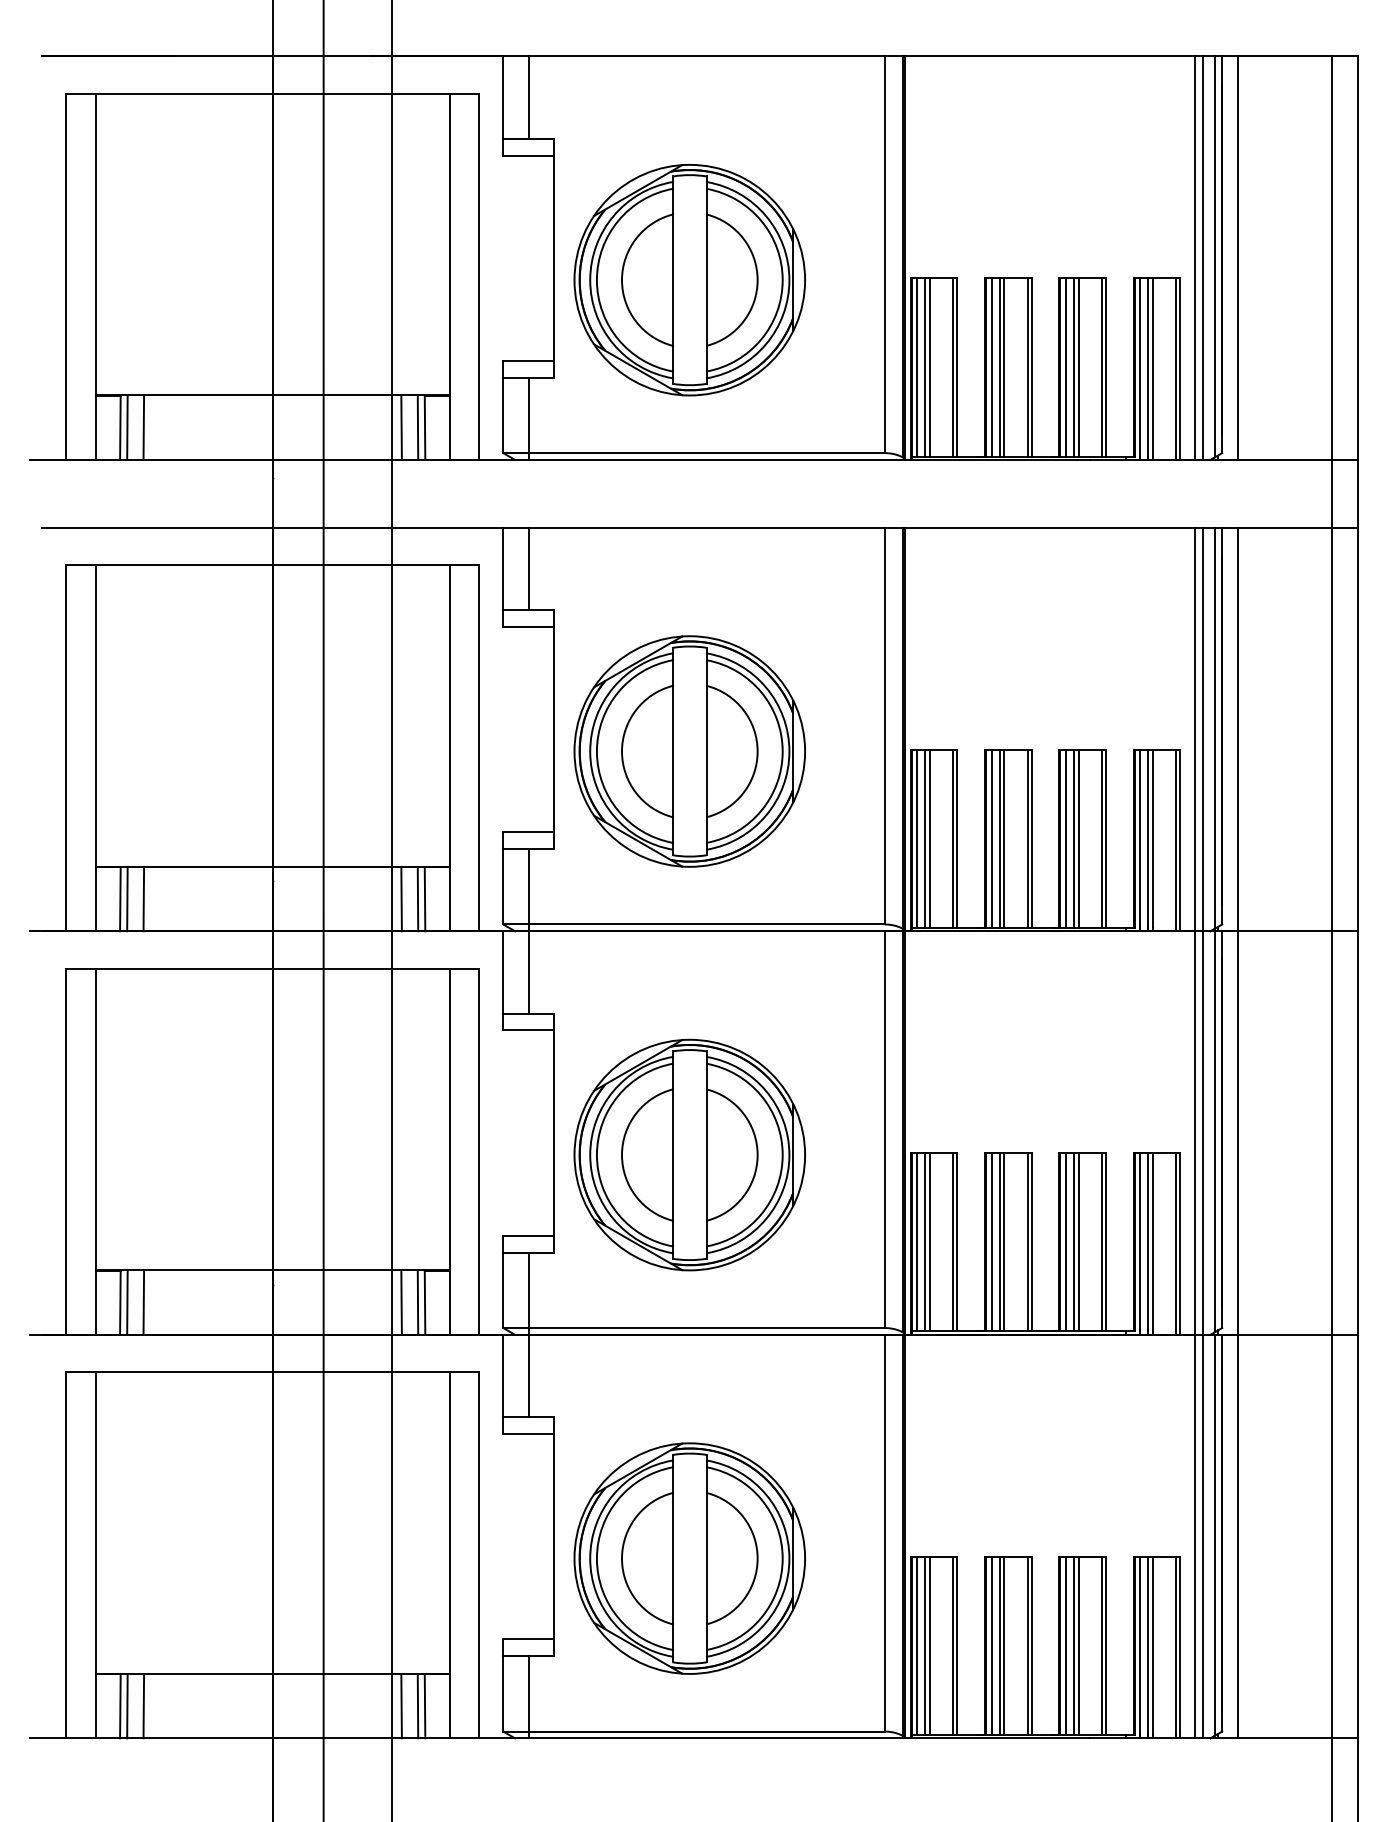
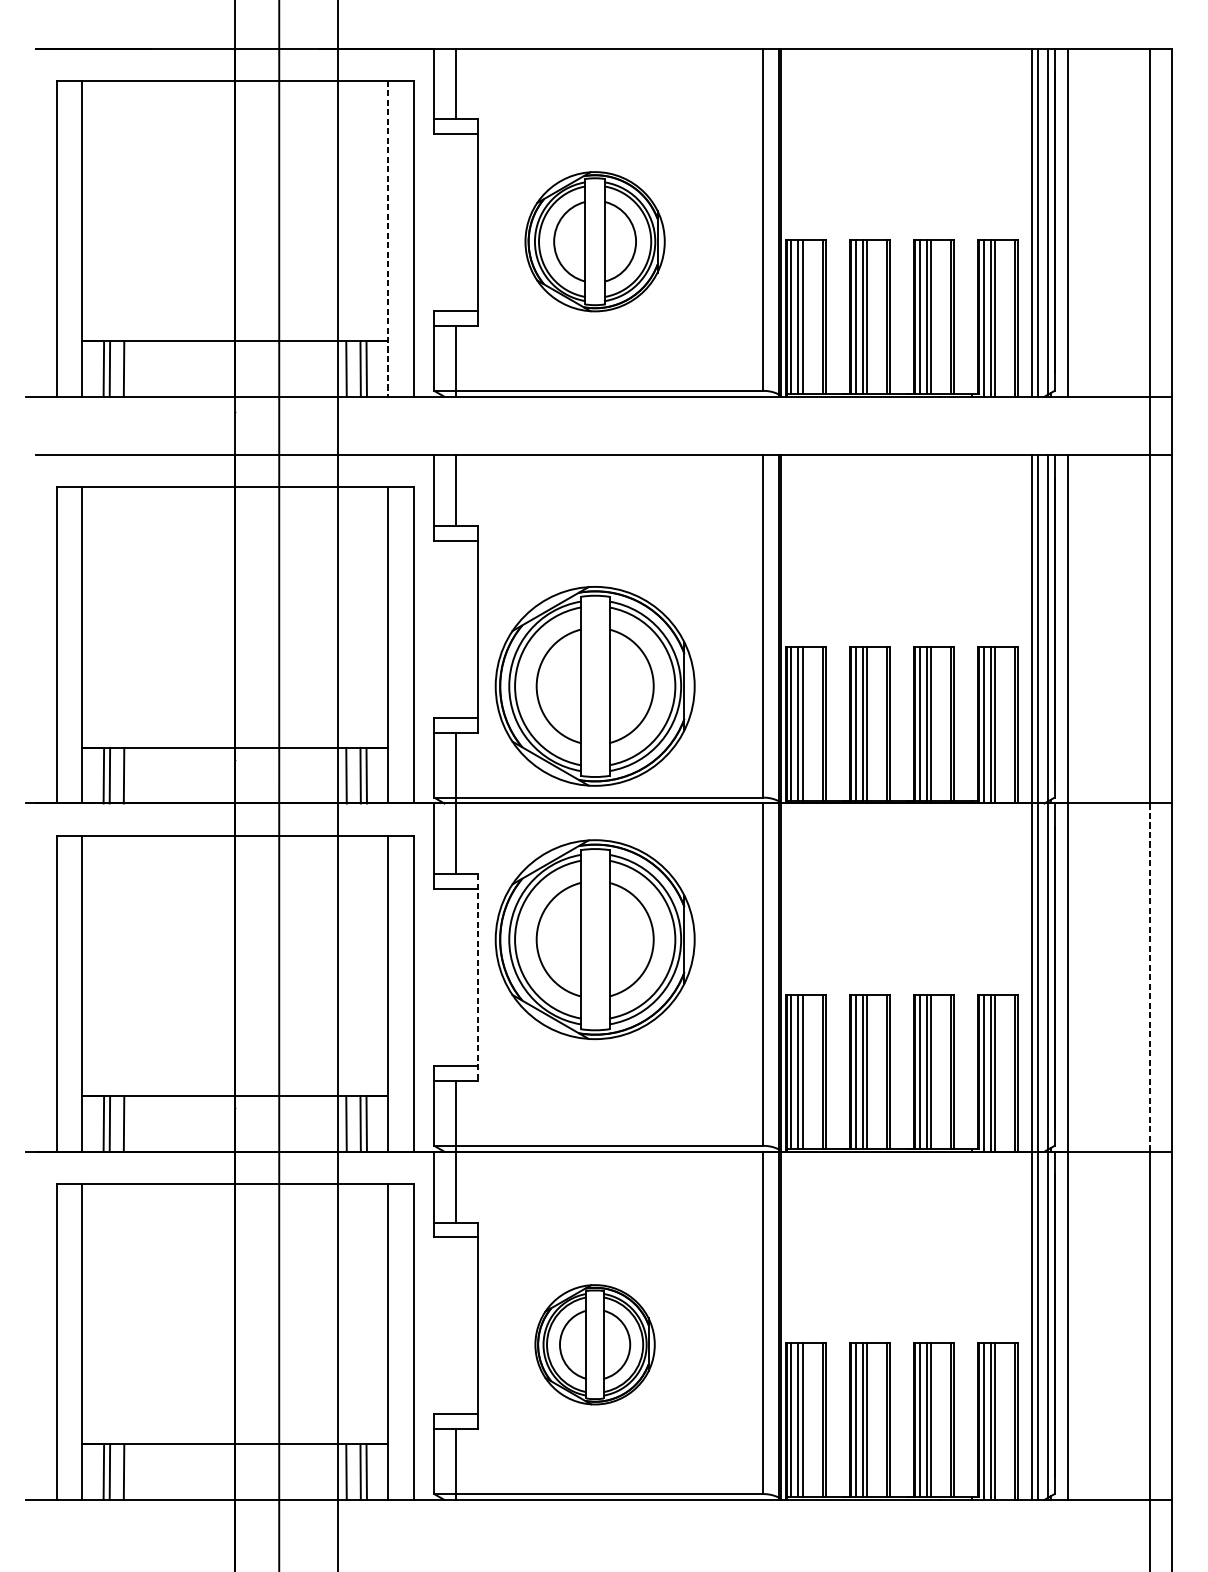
line: (449, 277) -> (387, 239), solid -> dashed
part: (689, 280) -> (594, 241), size x0.7
part: (689, 751) -> (594, 686), moved
line: (554, 1133) -> (478, 977), solid -> dashed
line: (1332, 1133) -> (1149, 977), solid -> dashed
part: (689, 1154) -> (594, 939), moved
part: (689, 1558) -> (594, 1344), size x0.6

